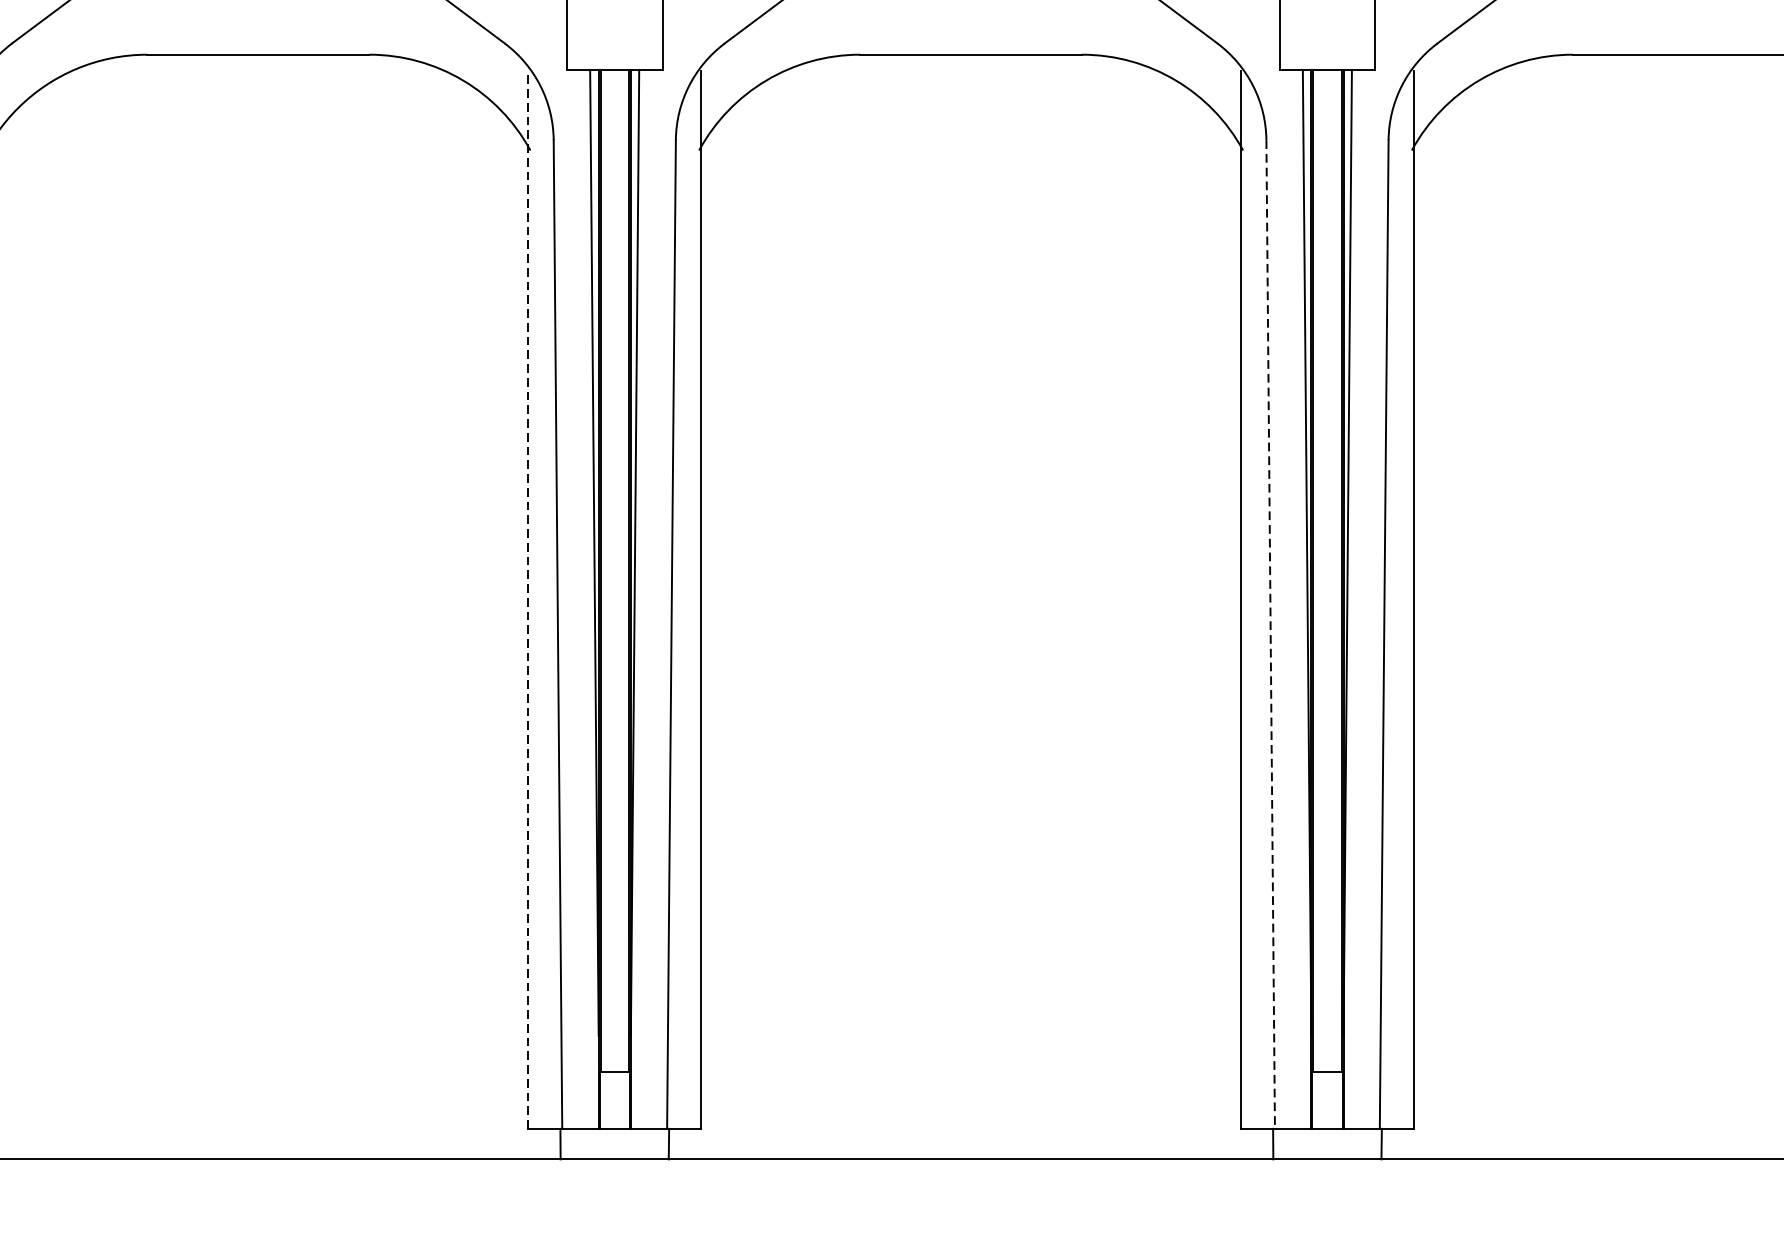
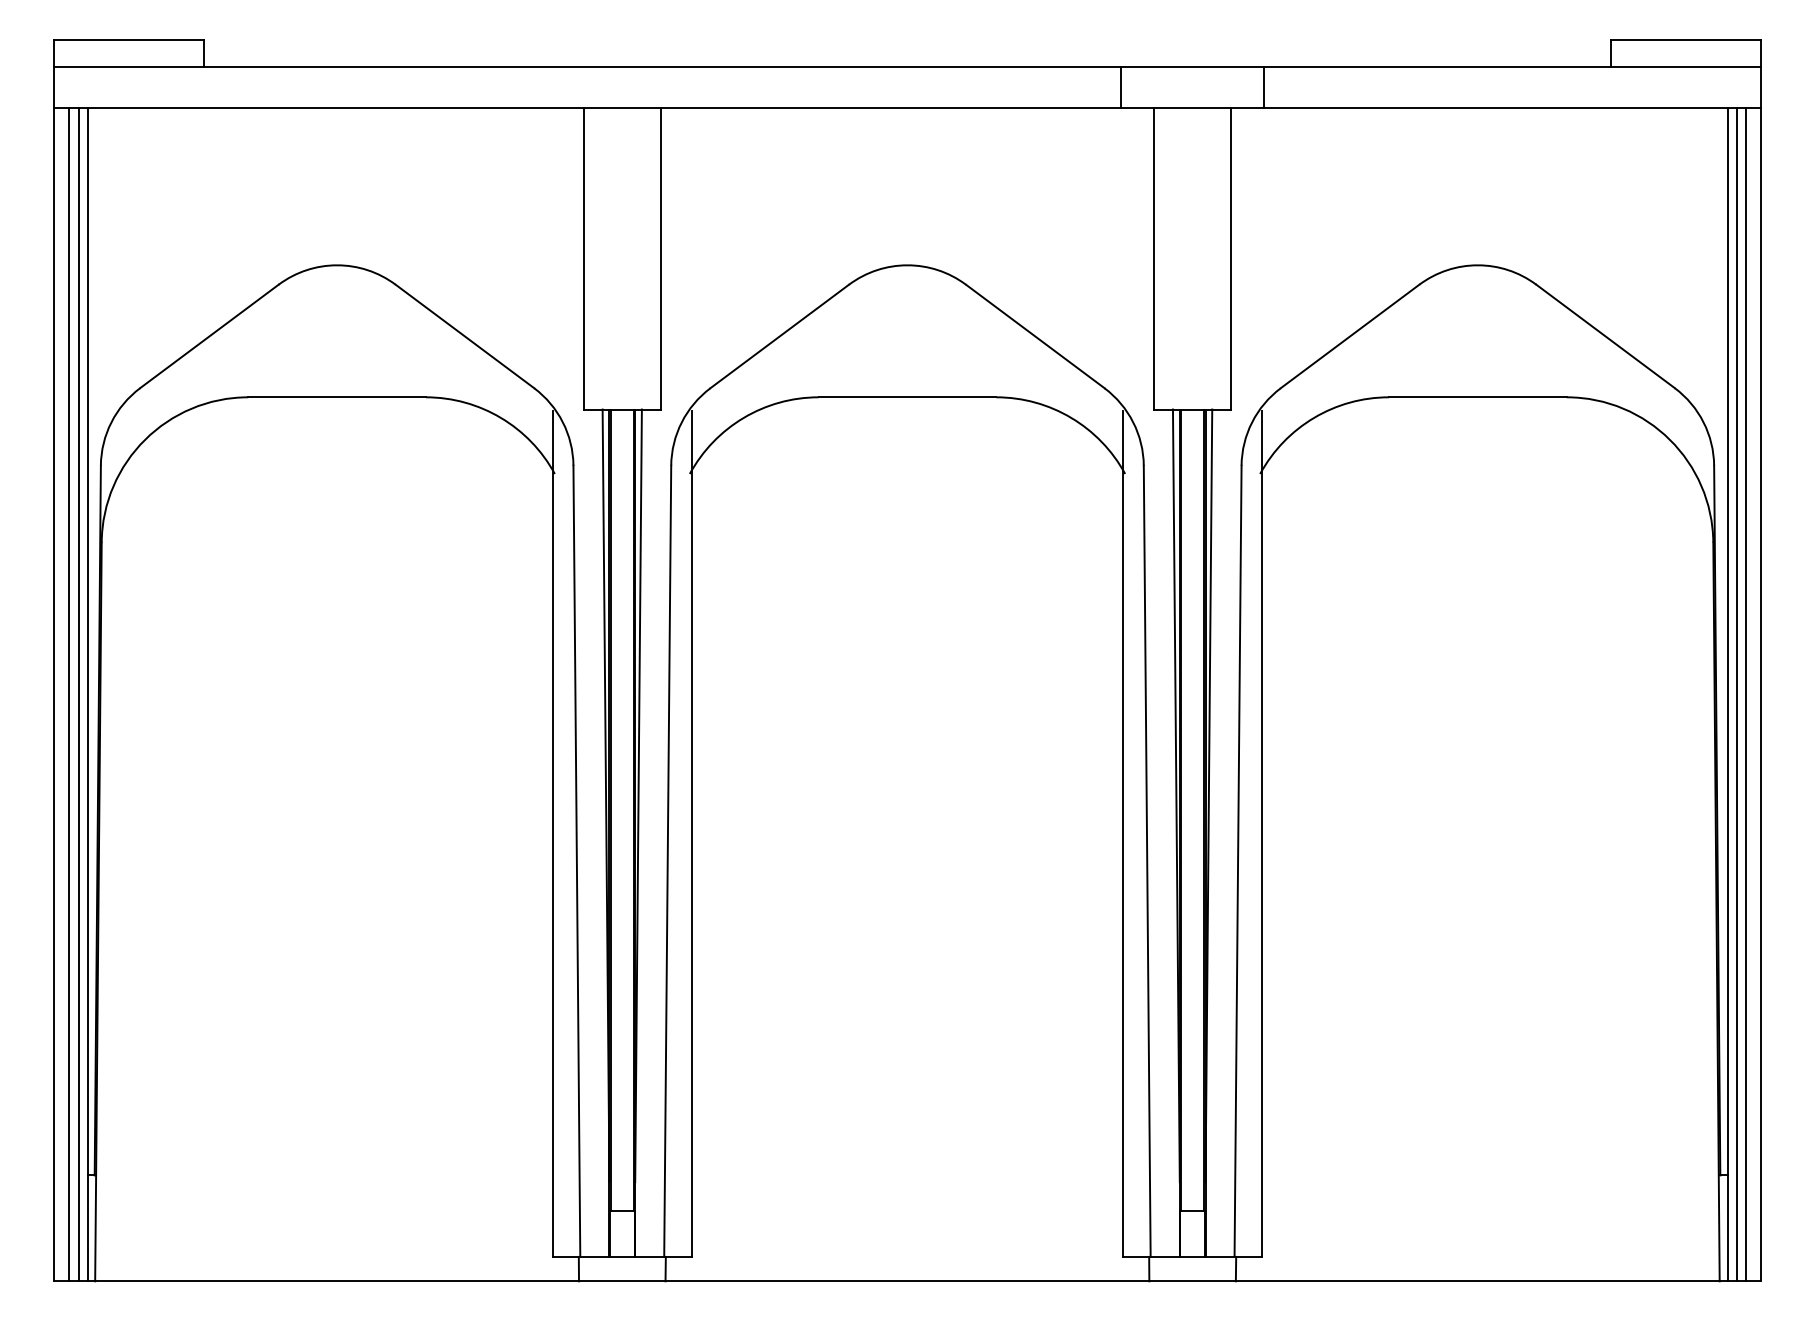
line: (528, 599) -> (553, 833), dashed -> solid
line: (1271, 634) -> (1147, 861), dashed -> solid

